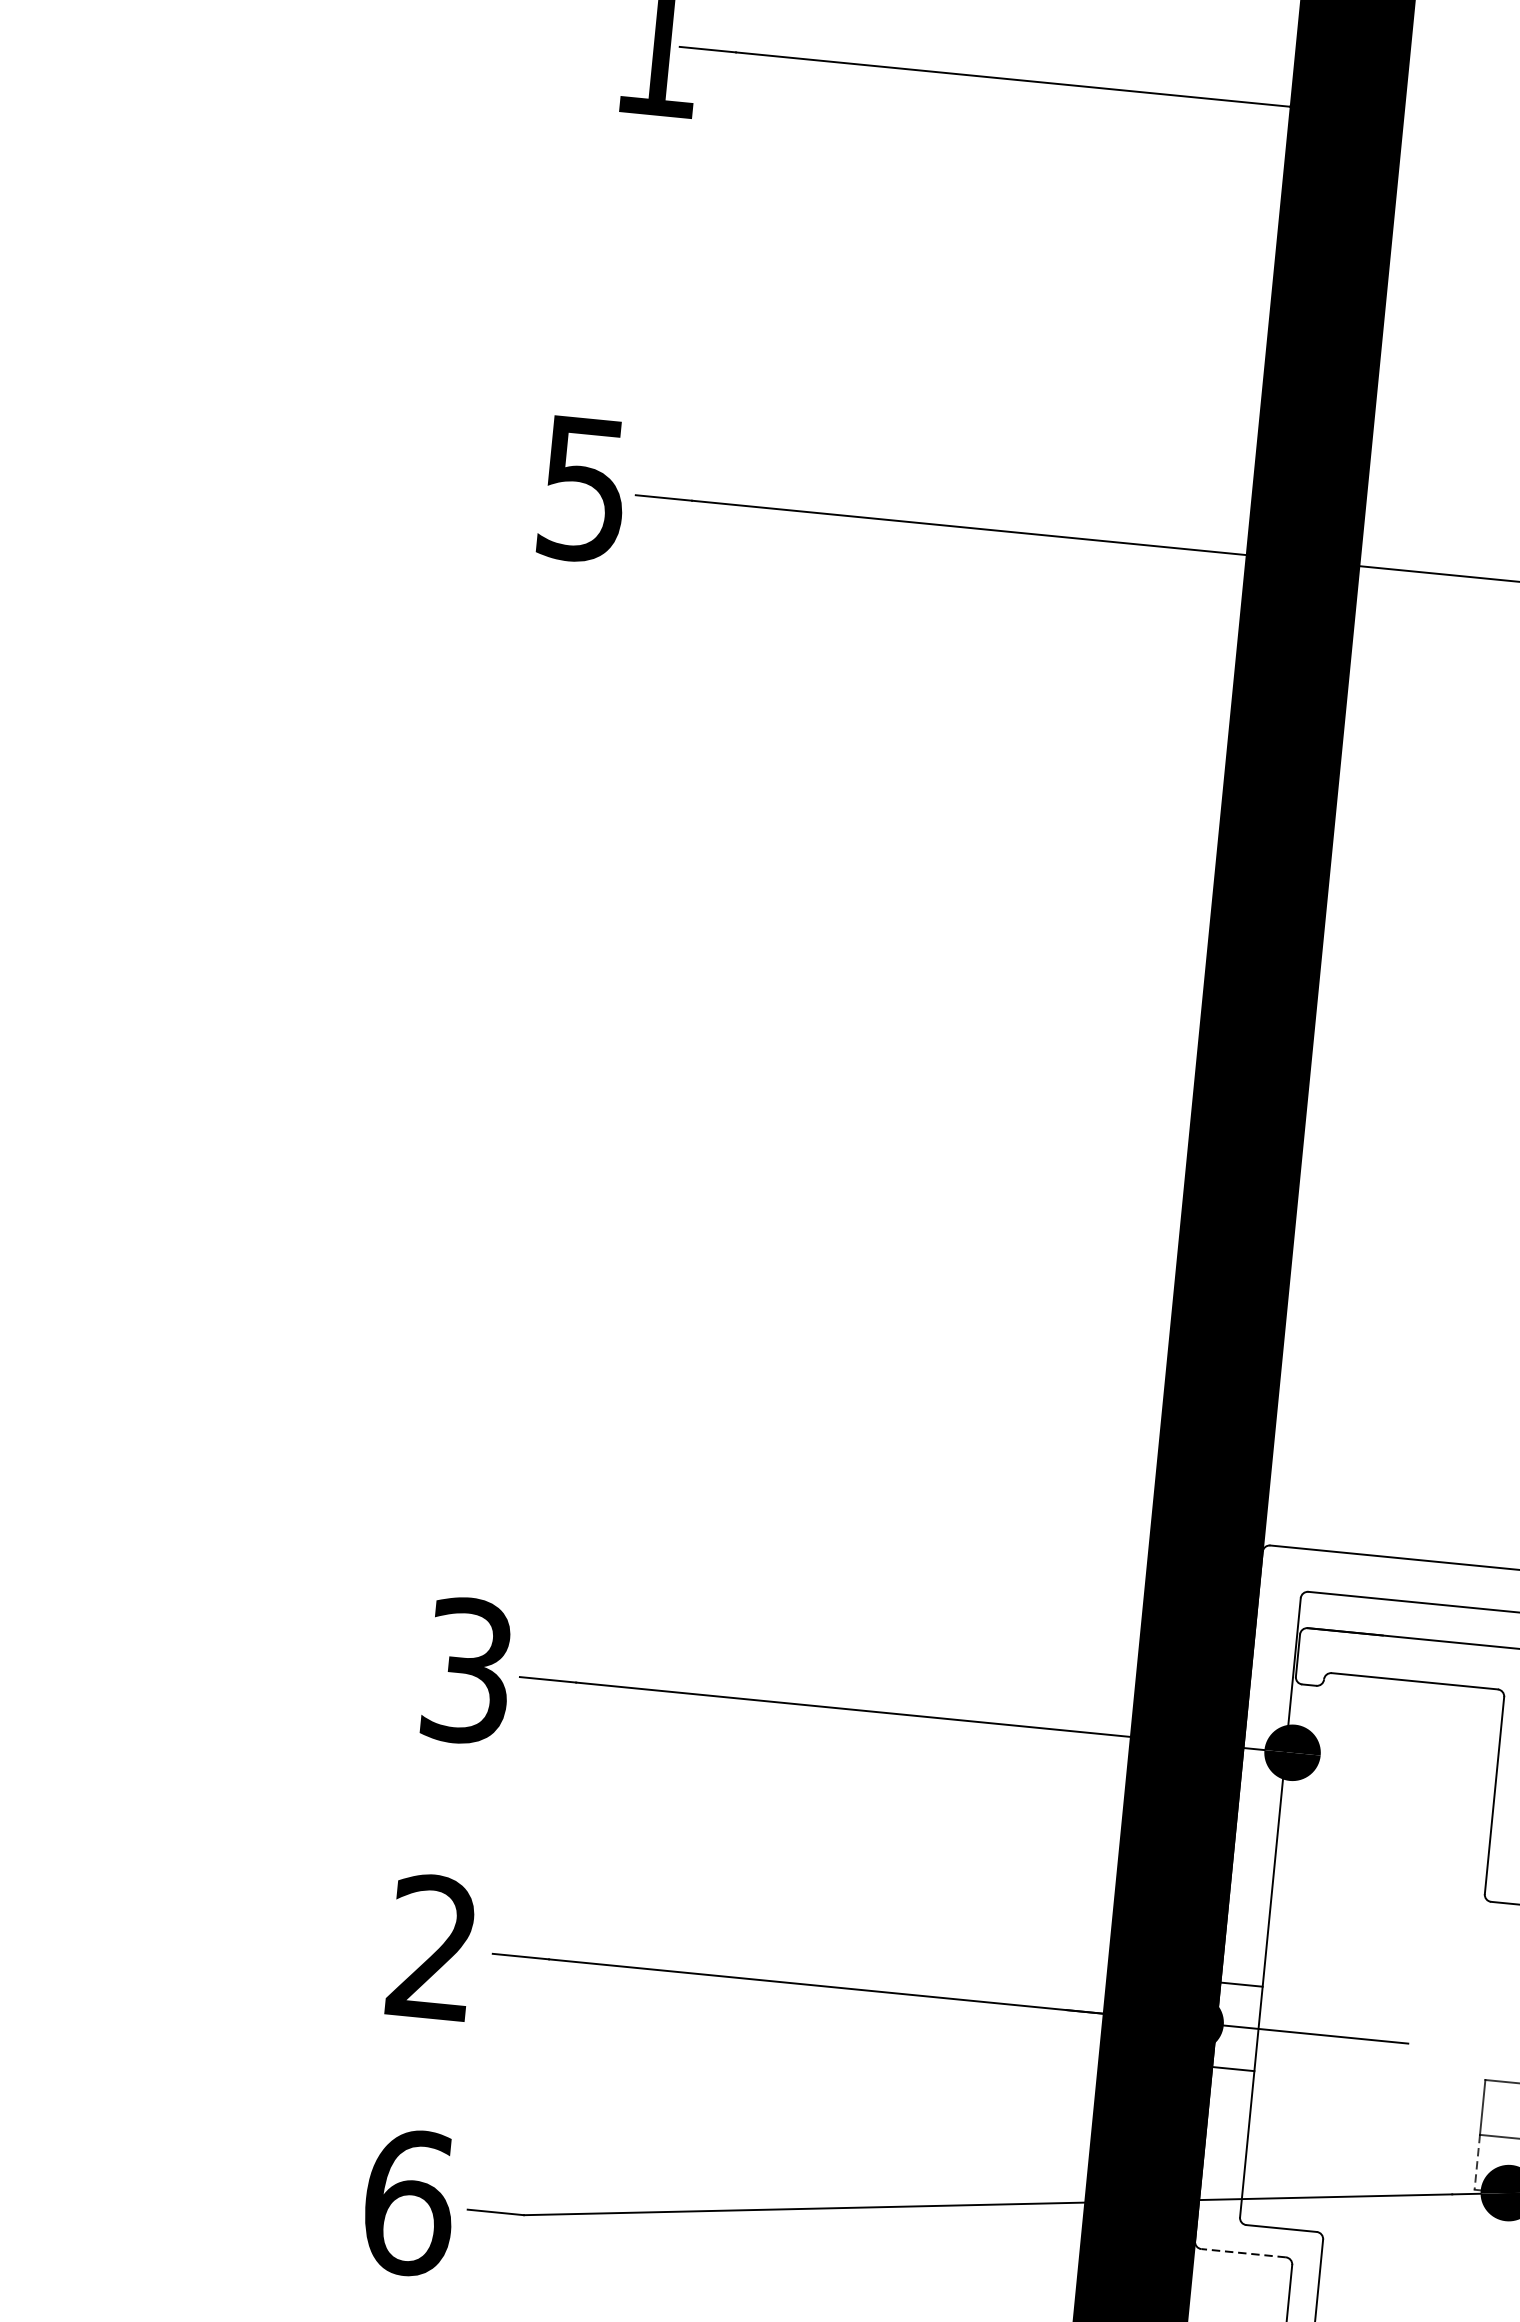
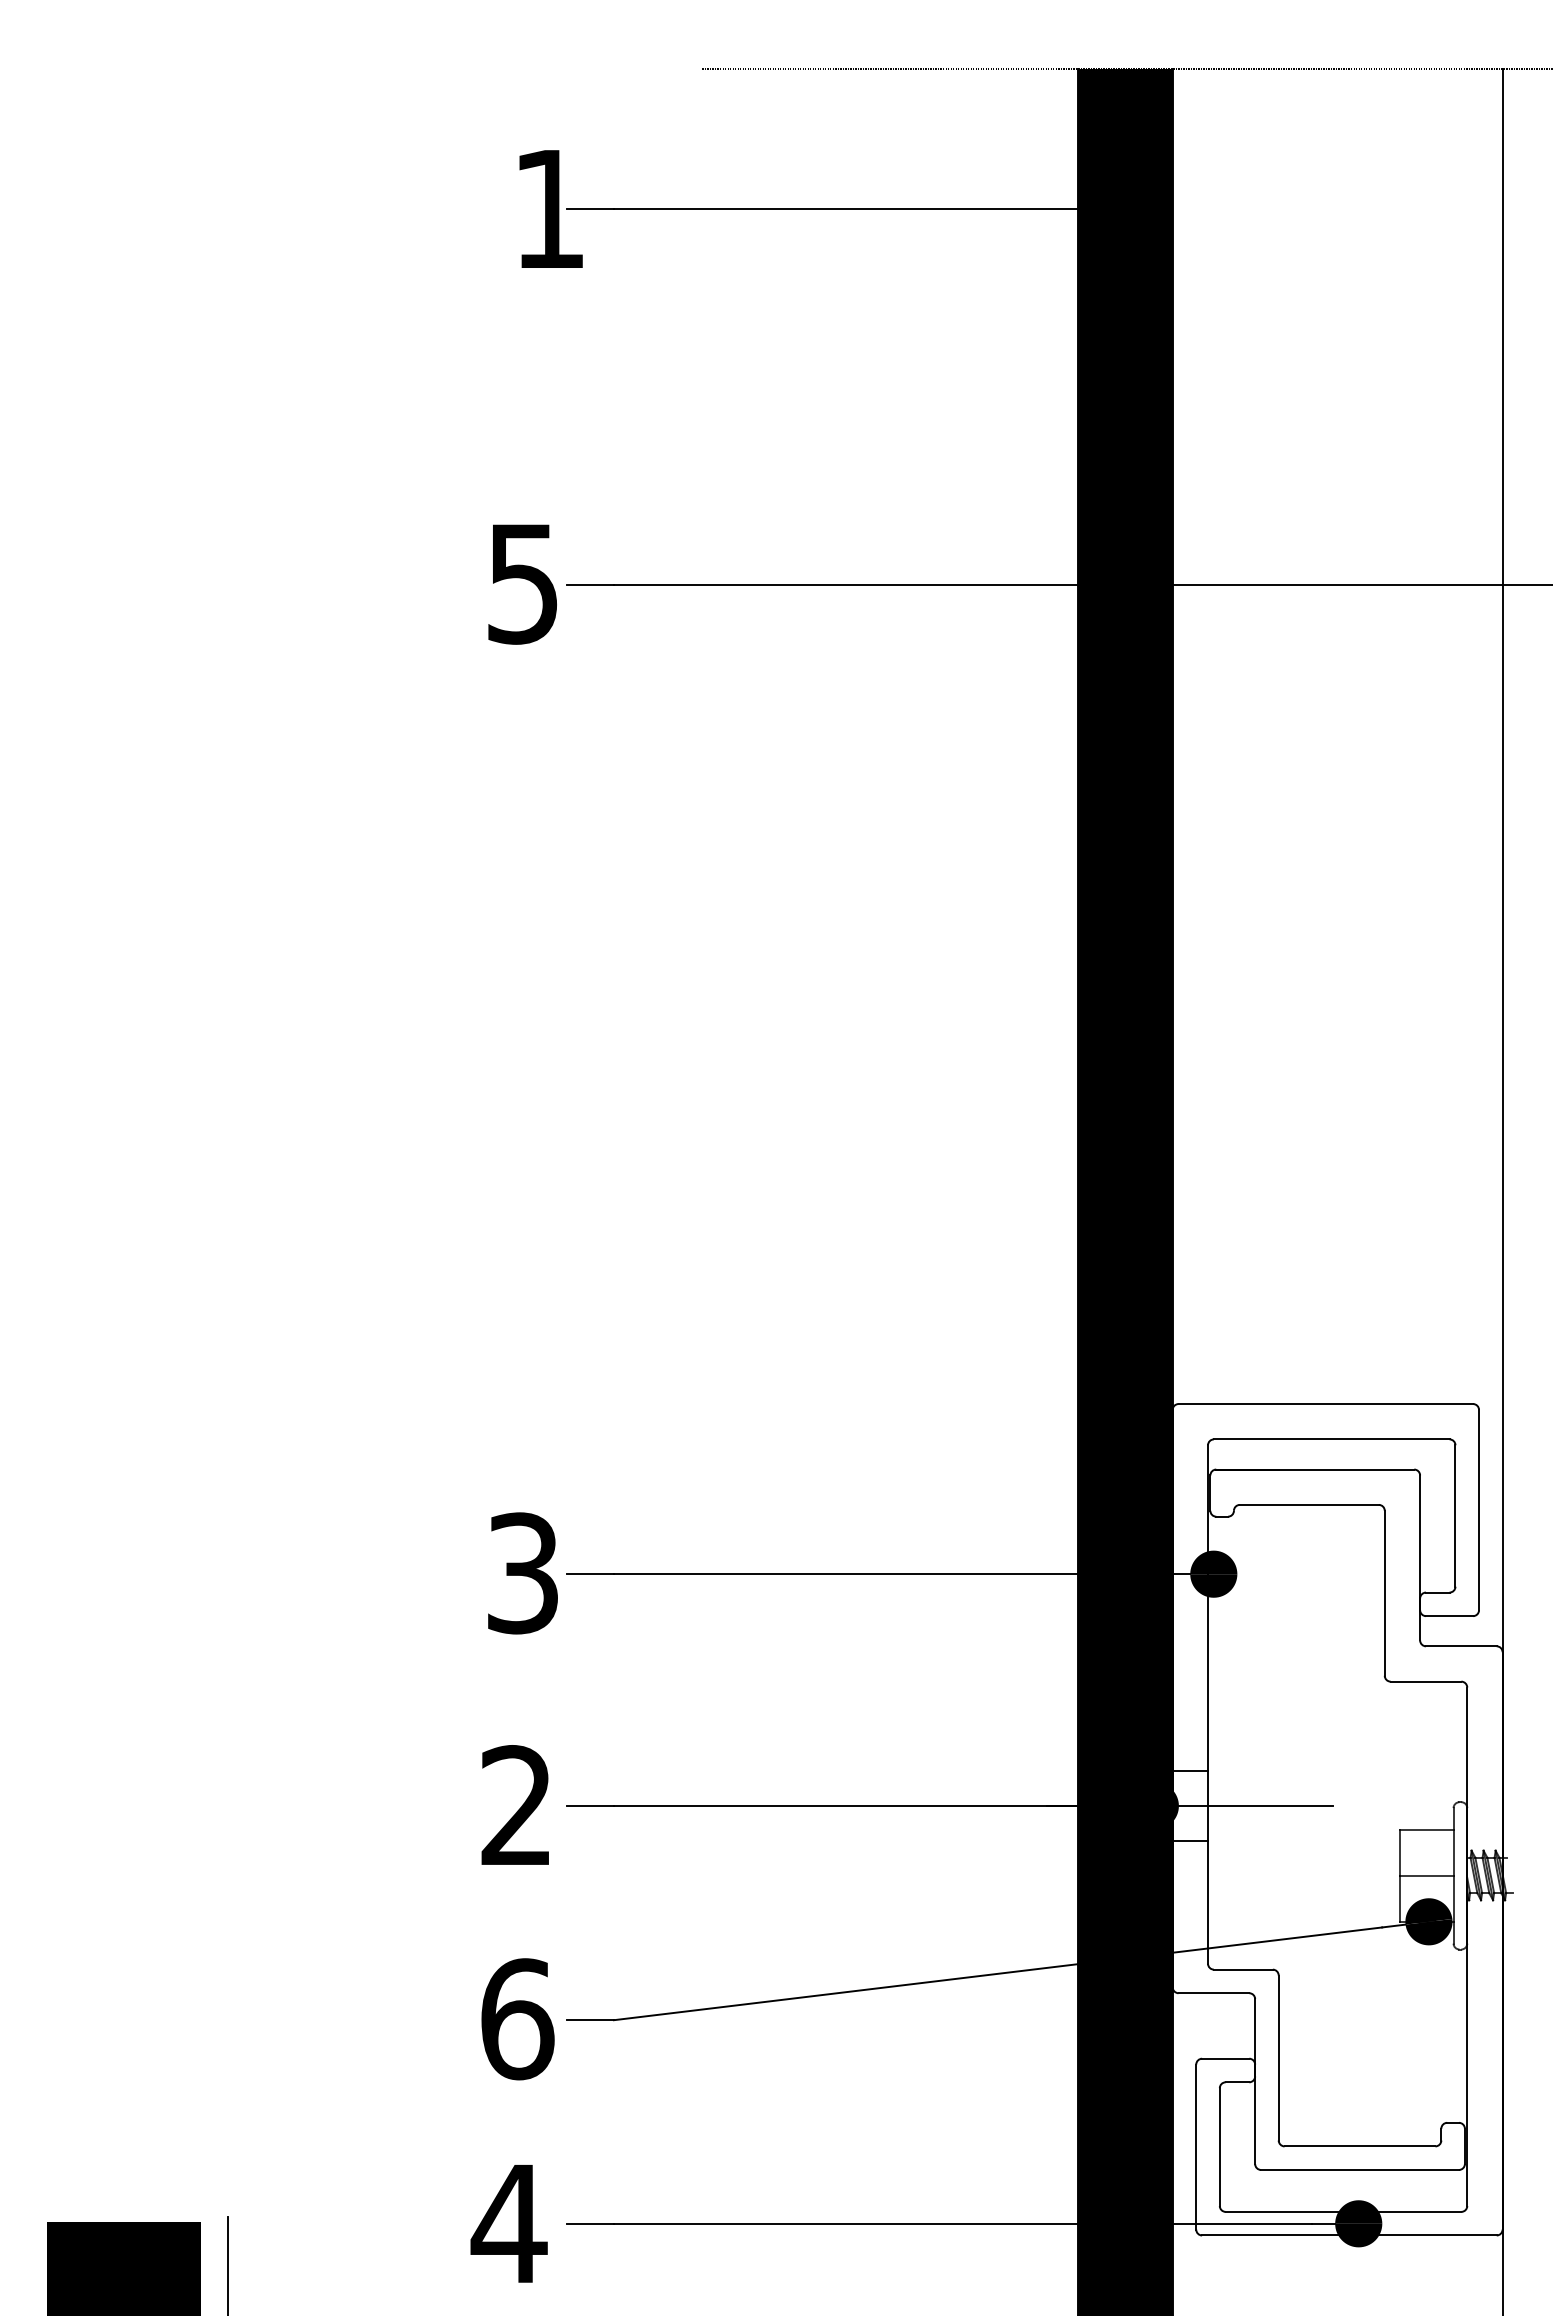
line: (1477, 2161) -> (1400, 1898), dashed -> solid
line: (1243, 2253) -> (1213, 1993), dashed -> solid

